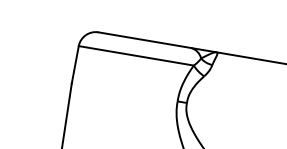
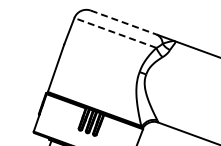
line: (144, 40) -> (123, 22), solid -> dashed
line: (136, 55) -> (115, 32), solid -> dashed

